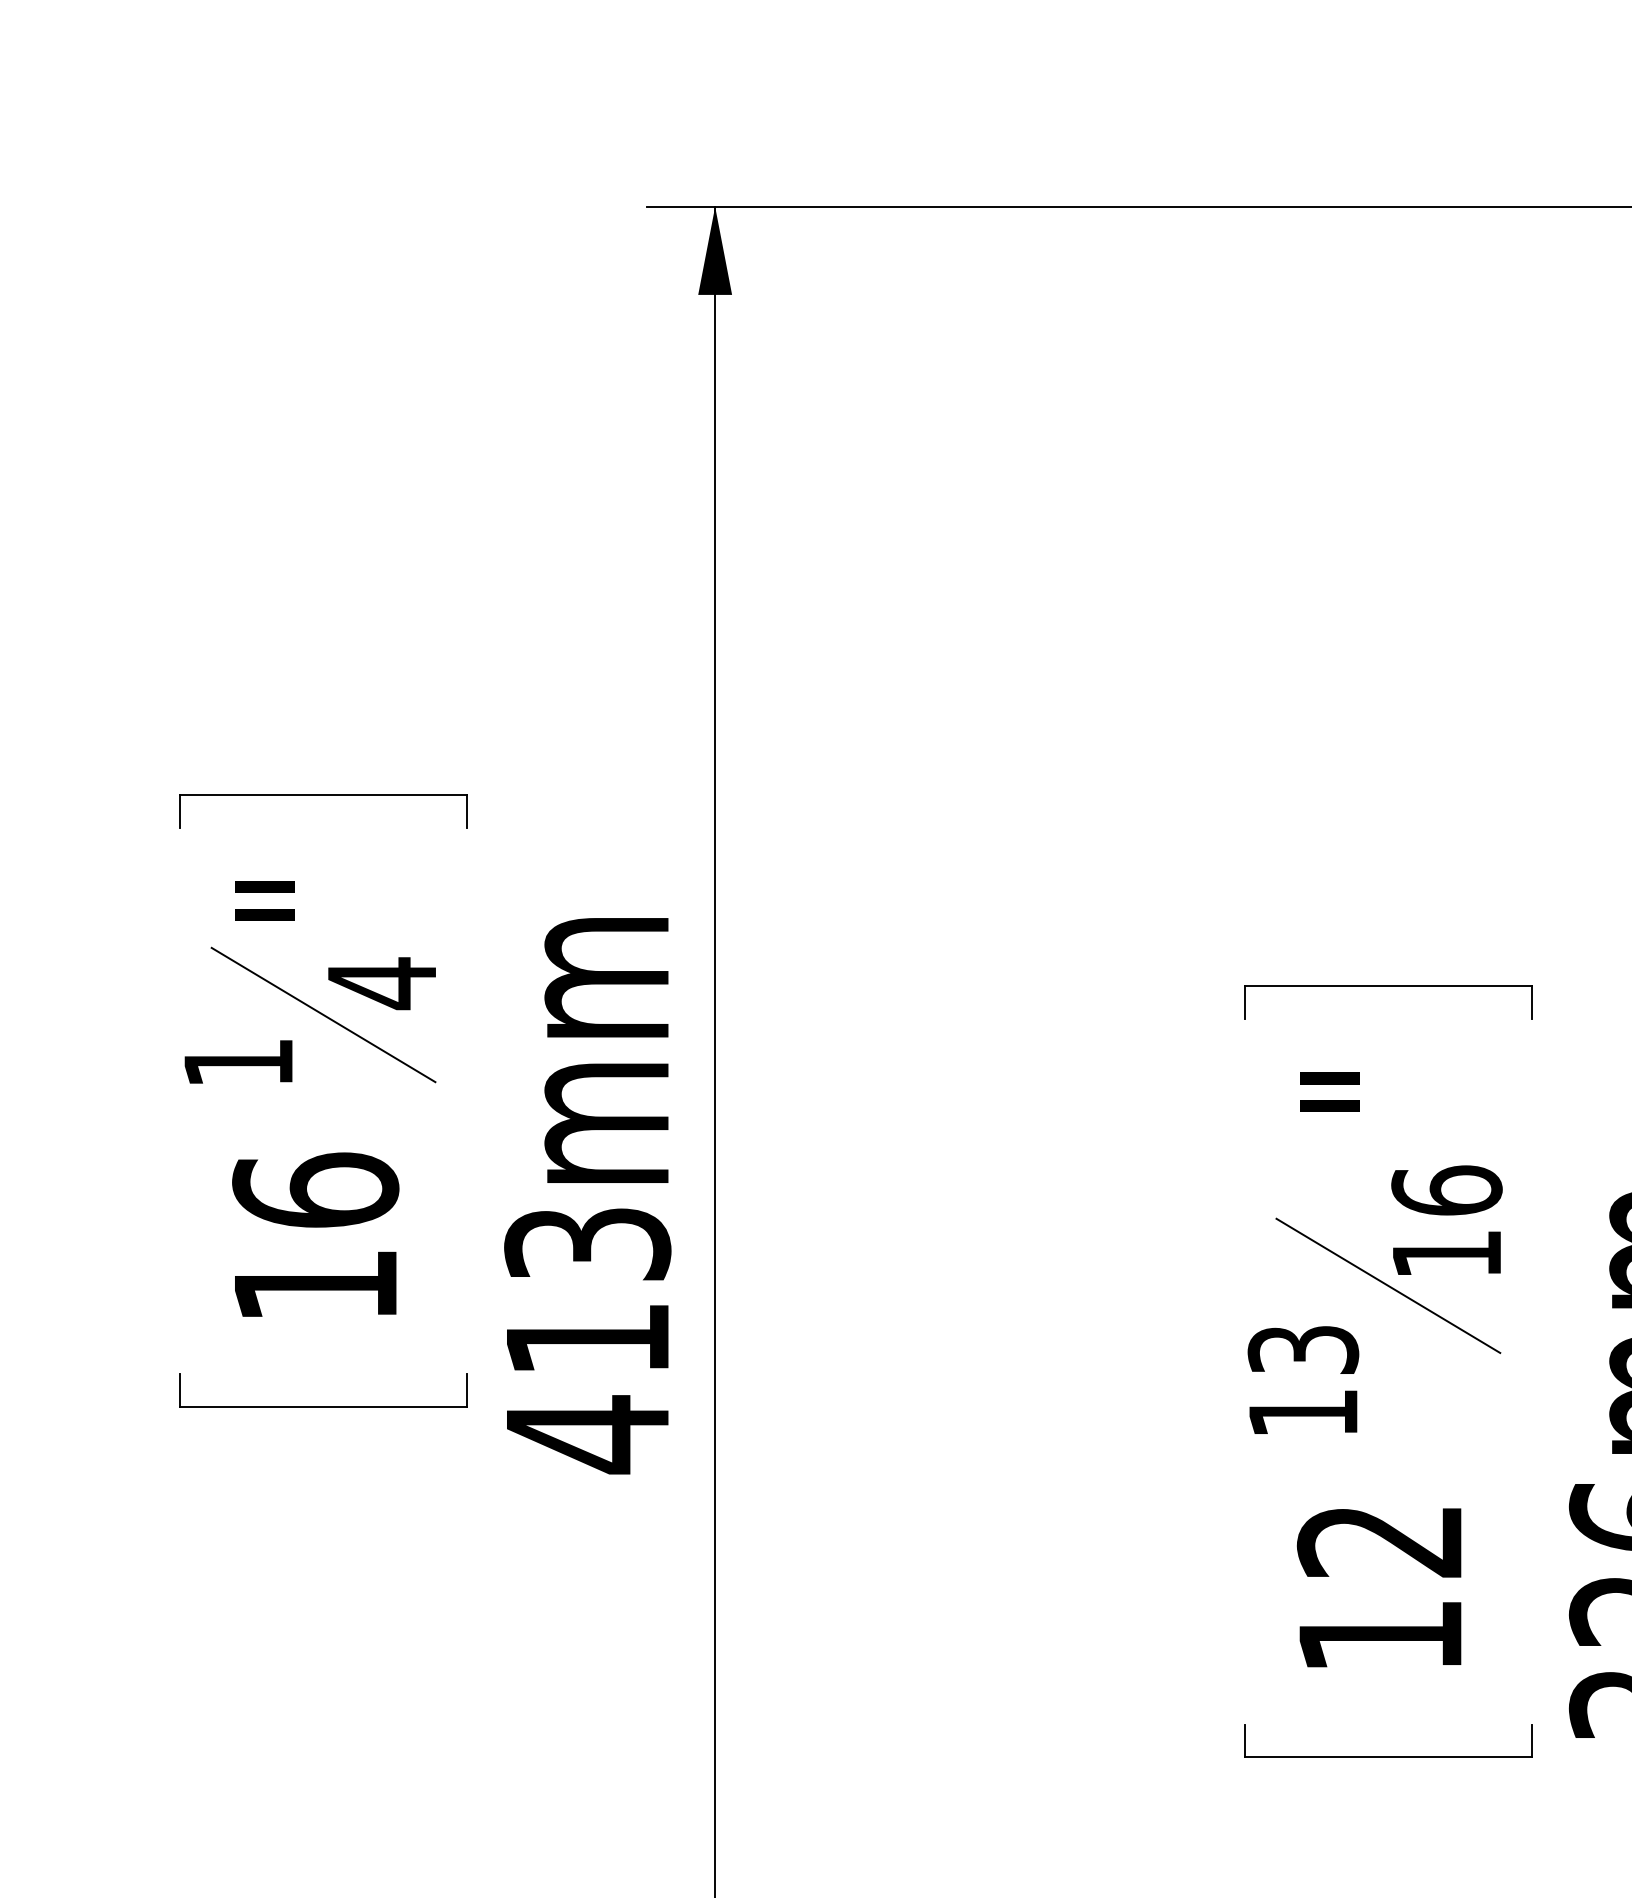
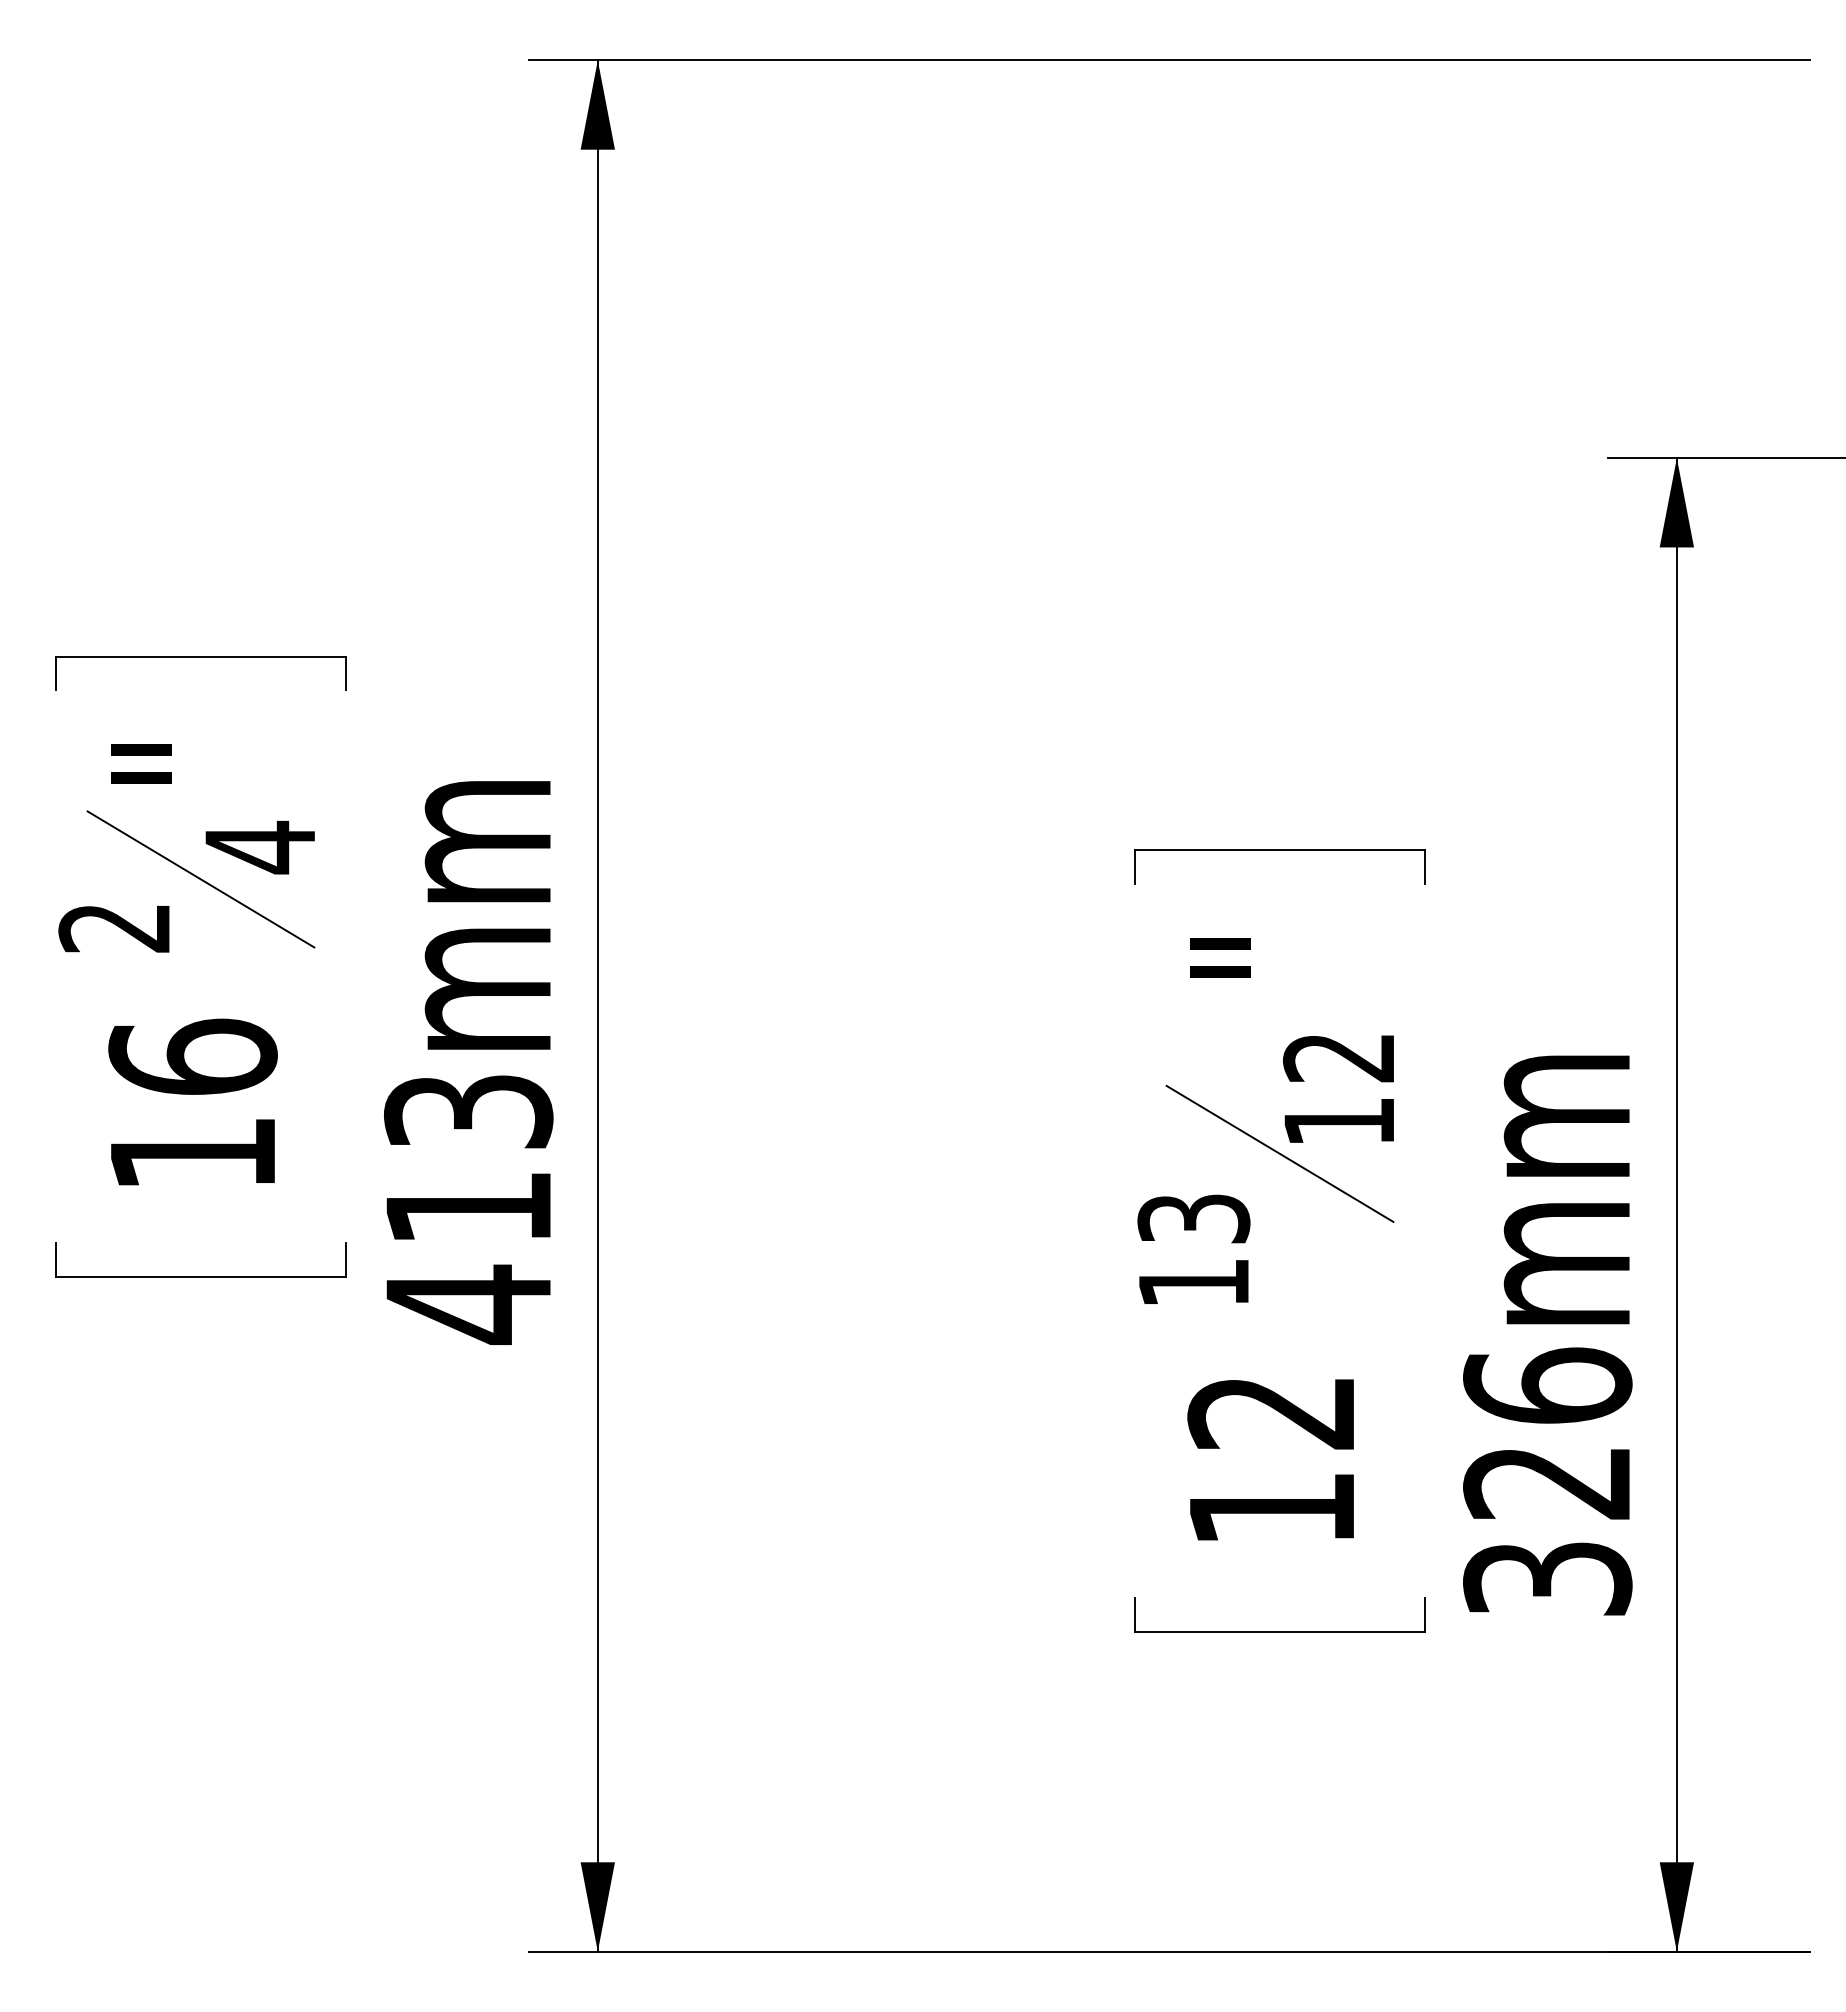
text: (237, 1063) -> (113, 928), 1 -> 2
text: (1446, 1189) -> (1338, 1056), 16 -> 12

